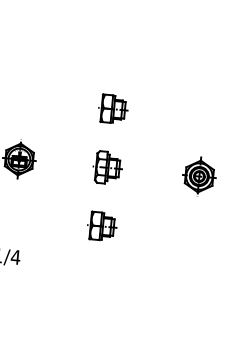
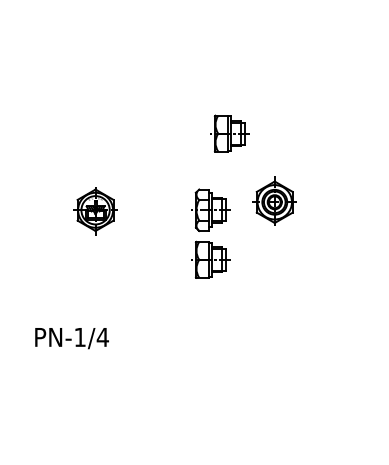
part: (112, 109) -> (229, 133), moved
part: (199, 175) -> (274, 200), moved
part: (101, 226) -> (210, 259), moved

